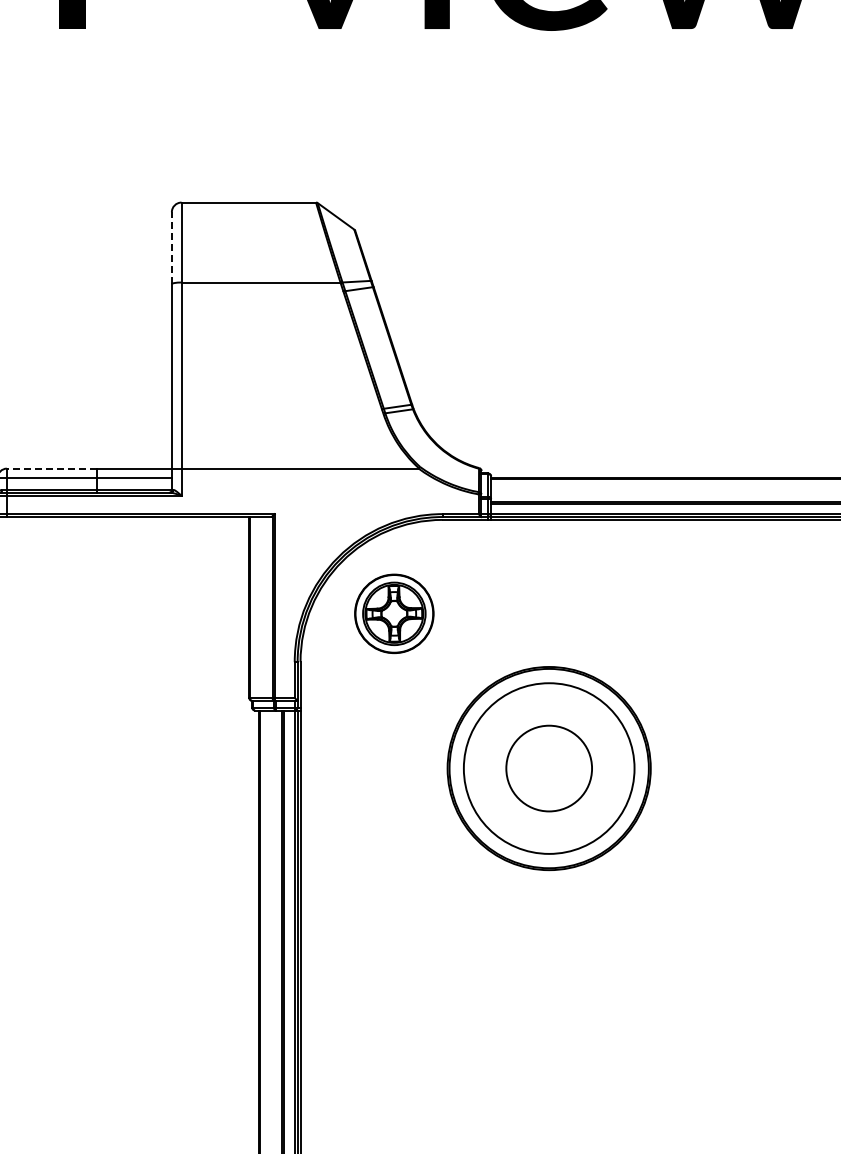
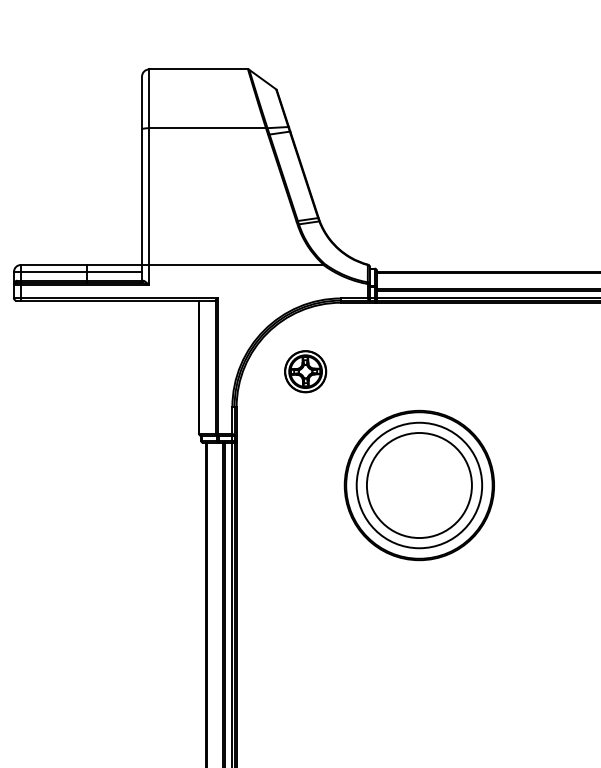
line: (171, 248) -> (141, 103), dashed -> solid
line: (51, 468) -> (53, 264), dashed -> solid
part: (394, 613) -> (305, 371), size x0.71
circle: (548, 768) -> (418, 485), size x1.67

